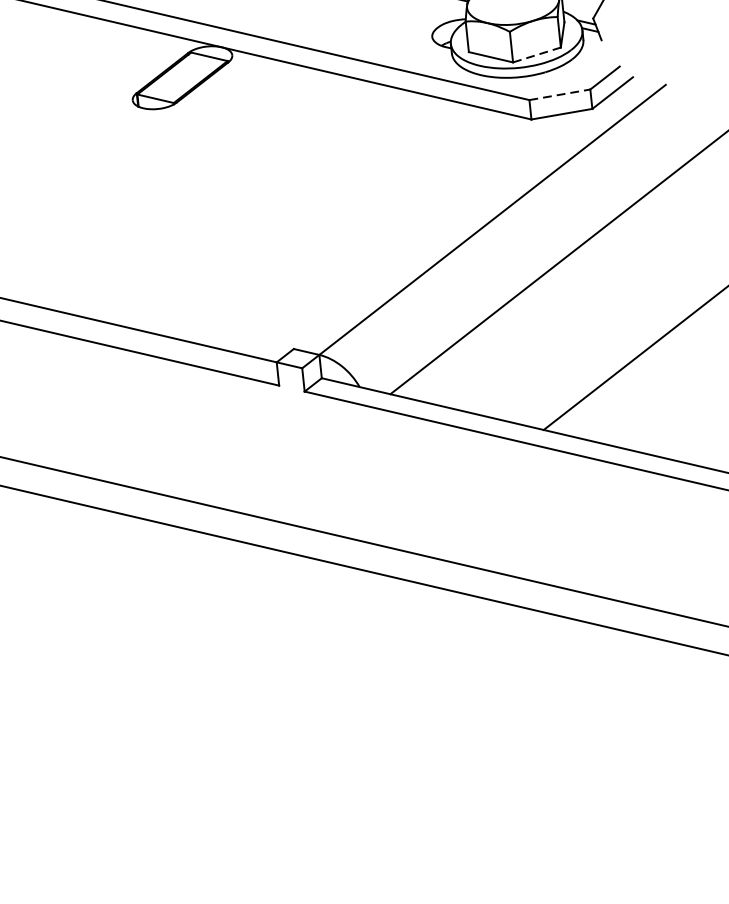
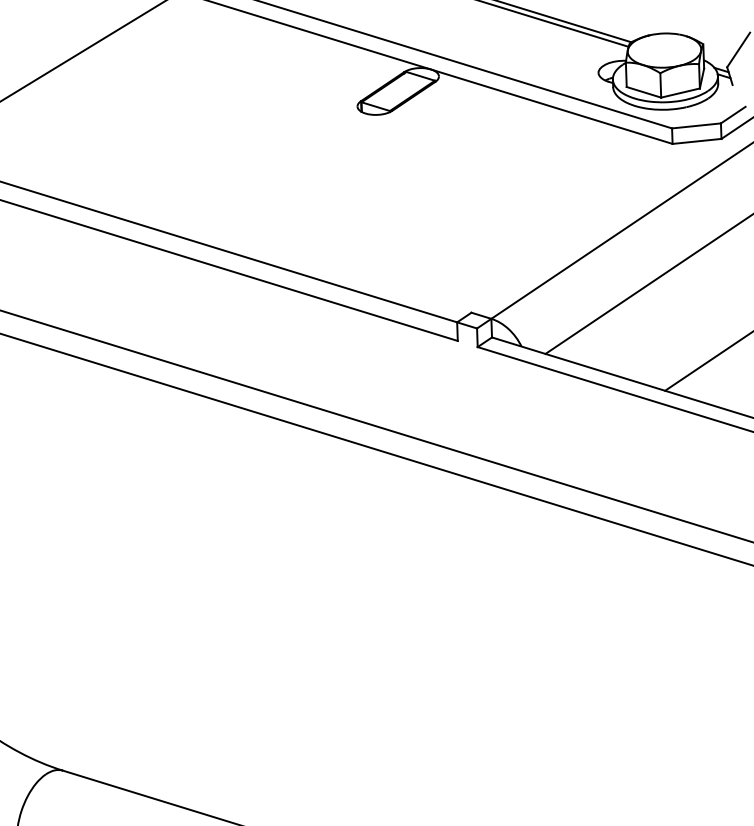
line: (536, 55) -> (680, 93), dashed -> solid
line: (559, 94) -> (696, 125), dashed -> solid

